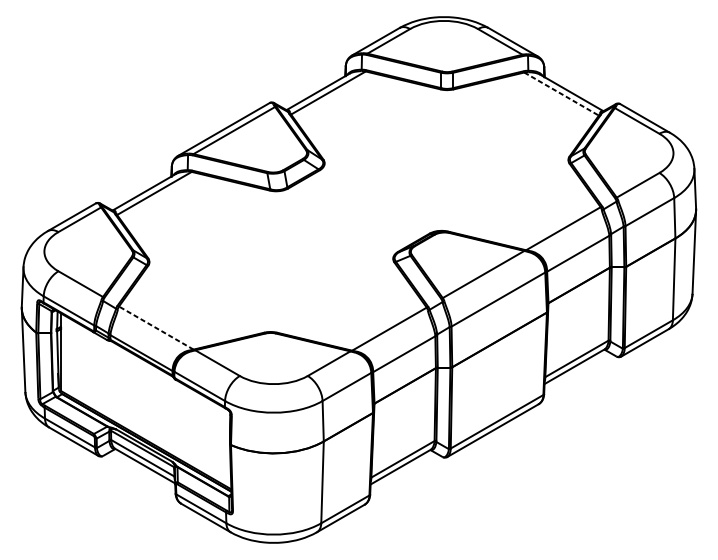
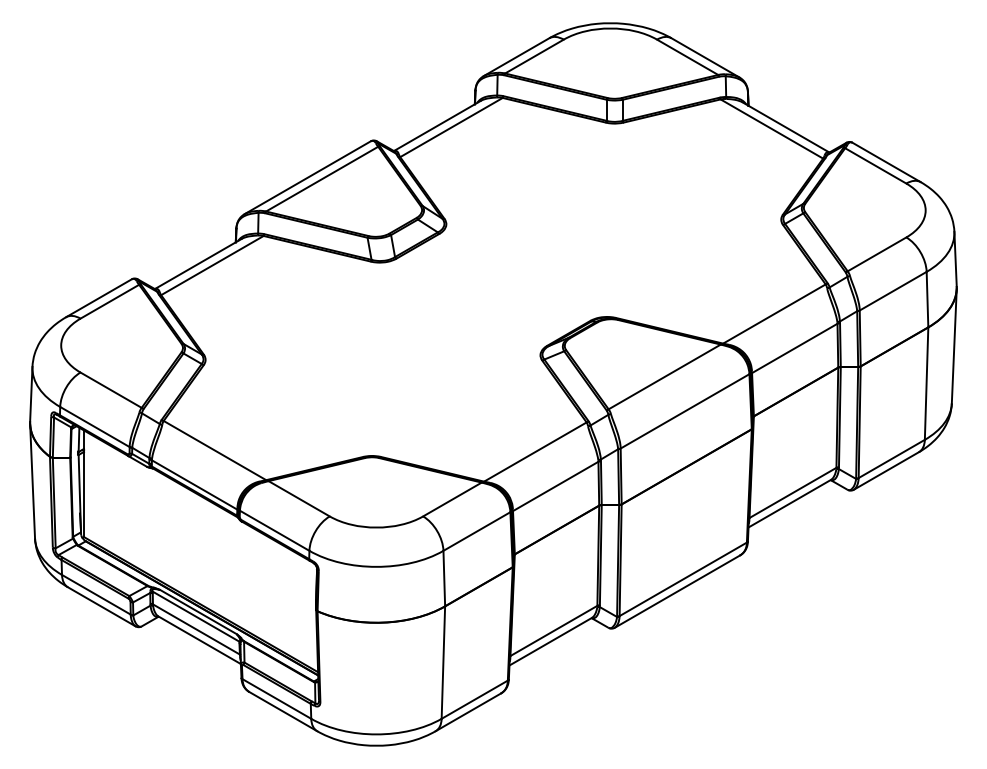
line: (562, 94) -> (772, 129), dashed -> solid
line: (155, 328) -> (214, 450), dashed -> solid

